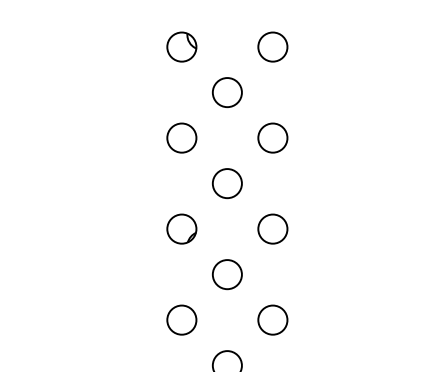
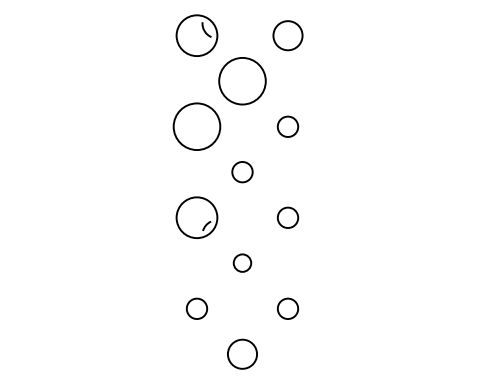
circle: (181, 46) -> (196, 35), size x1.4
circle: (227, 91) -> (242, 80), size x1.6
circle: (181, 137) -> (196, 126), size x1.6
circle: (272, 137) -> (287, 126), size x0.7
circle: (227, 182) -> (242, 171), size x0.7
circle: (181, 228) -> (196, 217), size x1.4
circle: (272, 228) -> (287, 217), size x0.7
circle: (227, 273) -> (242, 262), size x0.6
circle: (181, 319) -> (196, 308), size x0.7
circle: (272, 319) -> (287, 308), size x0.7

